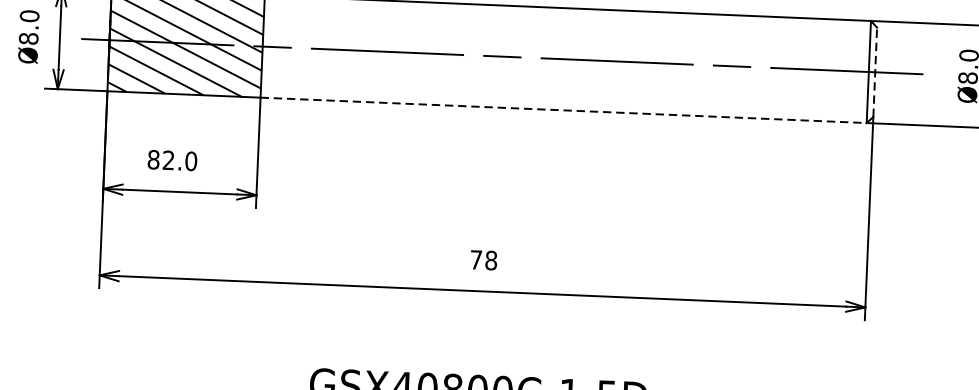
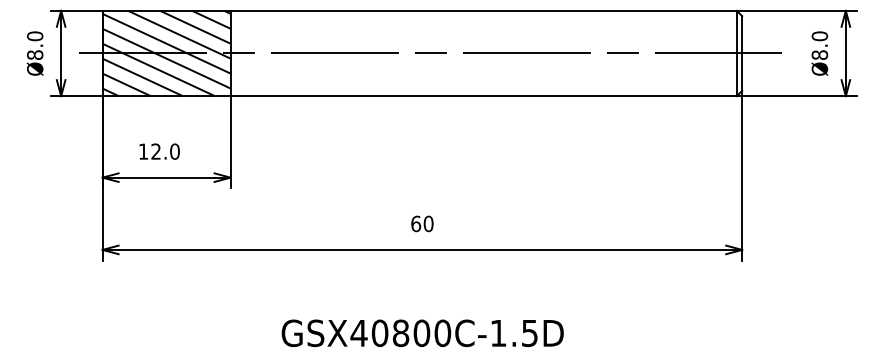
line: (875, 72) -> (742, 53), dashed -> solid
line: (564, 110) -> (484, 96), dashed -> solid
text: (153, 159) -> (143, 151), 82.0 -> 12.0
text: (483, 259) -> (422, 223), 78 -> 60

